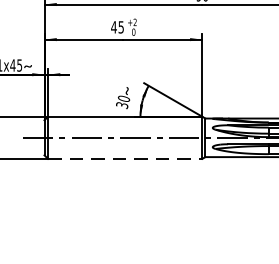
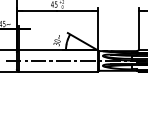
line: (125, 158) -> (58, 71), dashed -> solid

